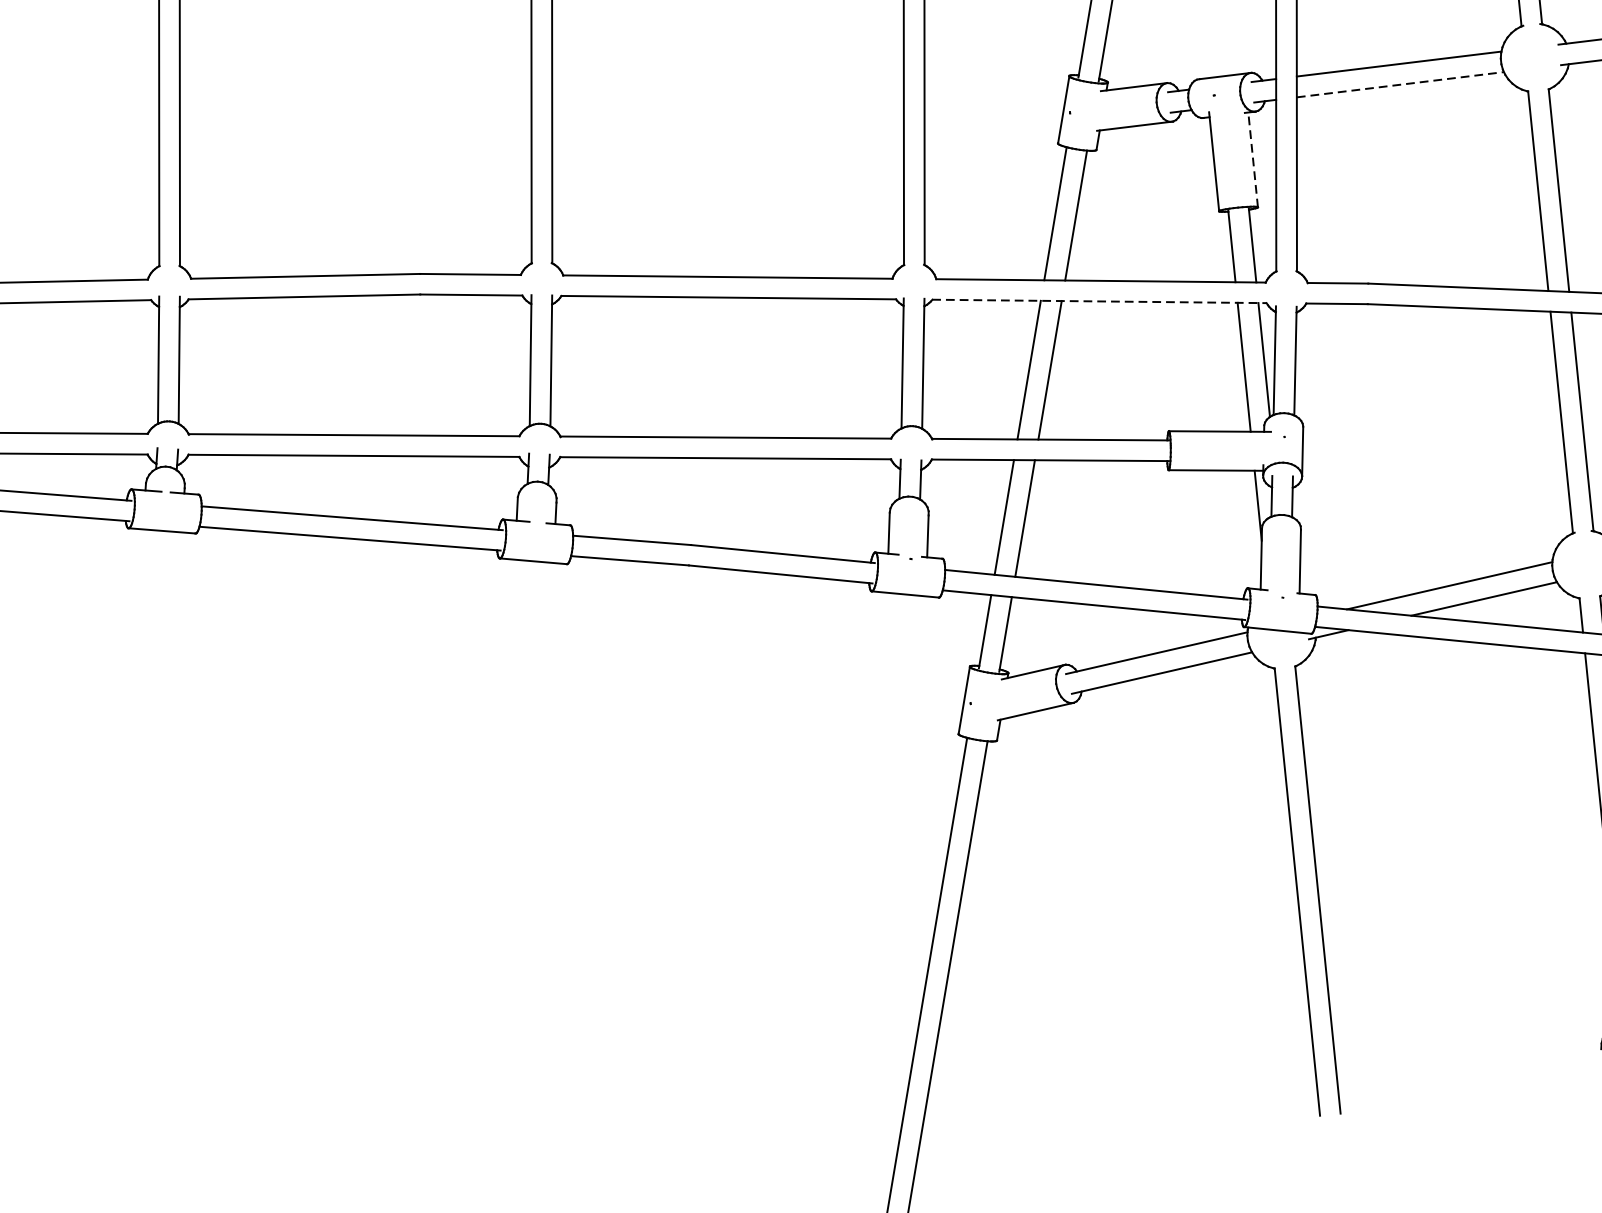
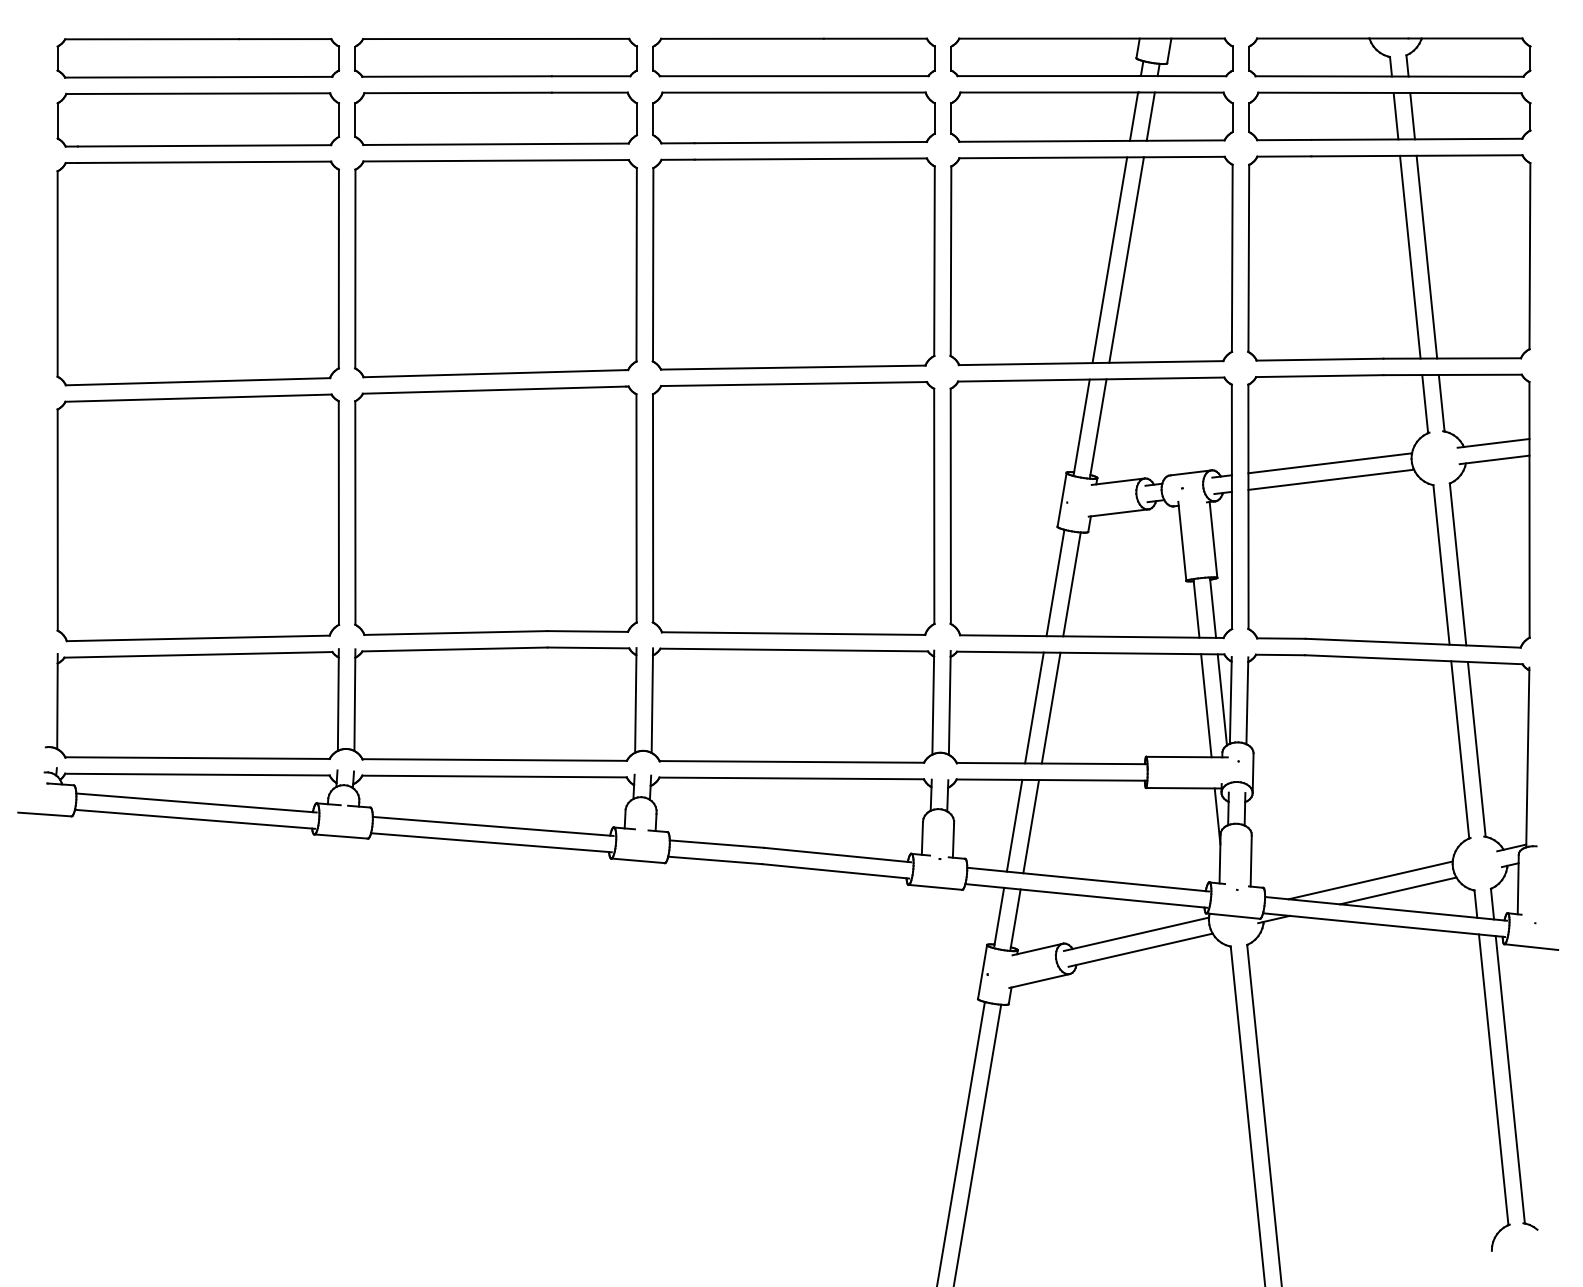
line: (1400, 84) -> (1331, 479), dashed -> solid
line: (1253, 159) -> (1213, 539), dashed -> solid
line: (1099, 301) -> (1090, 653), dashed -> solid

